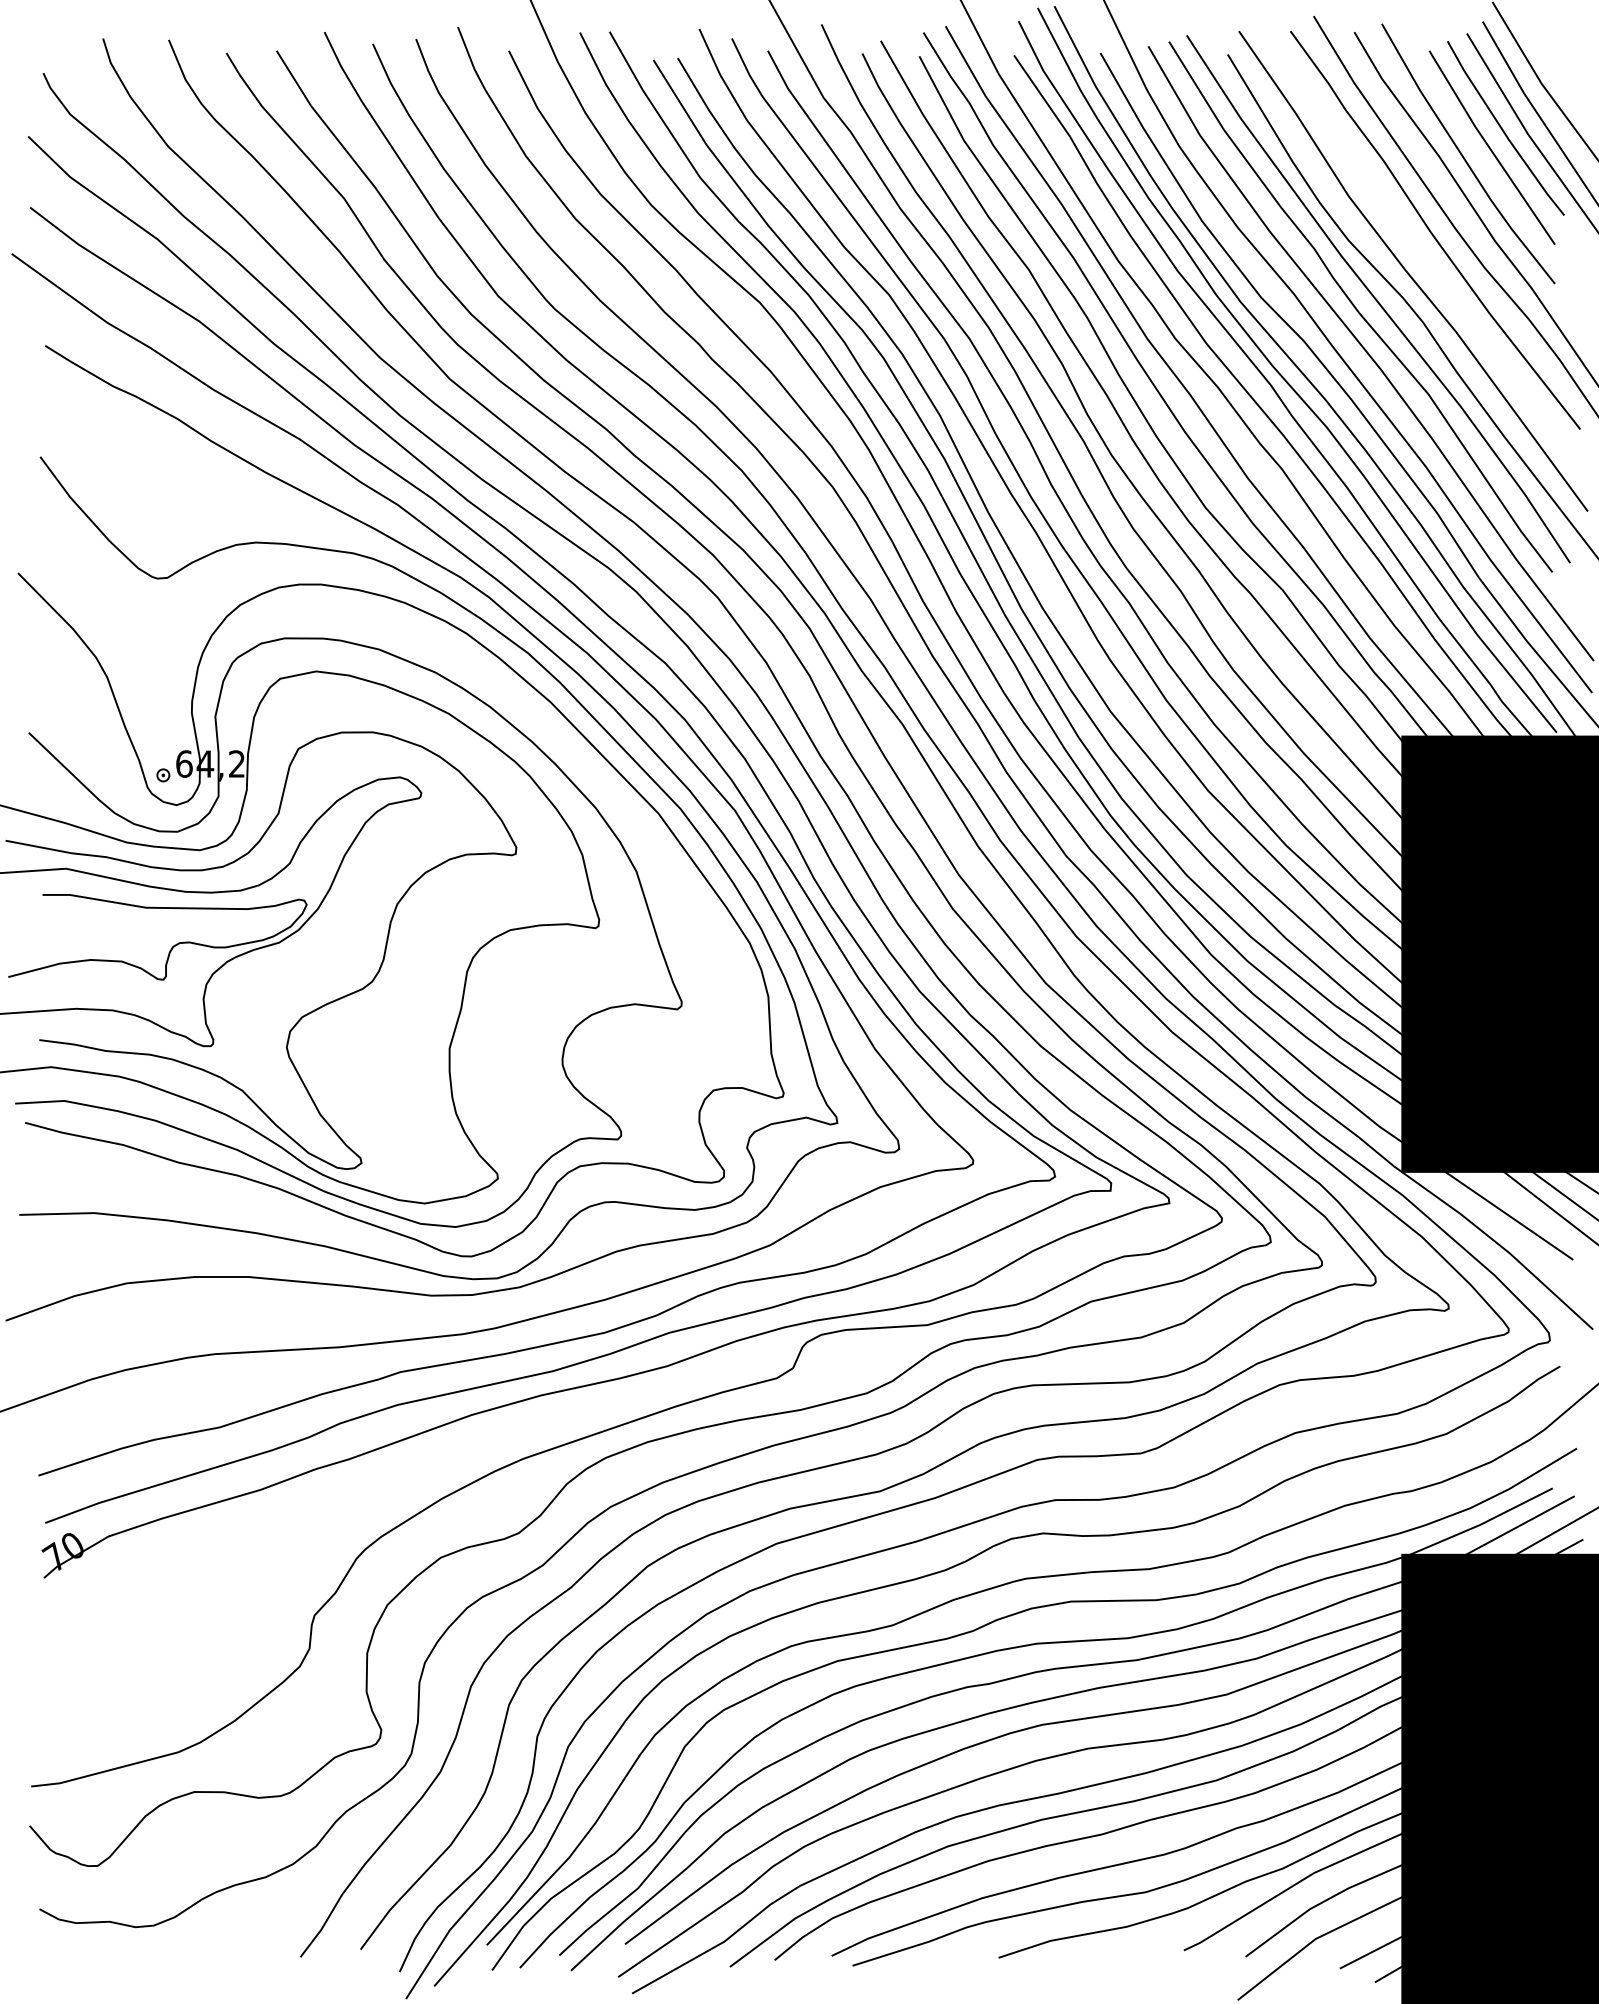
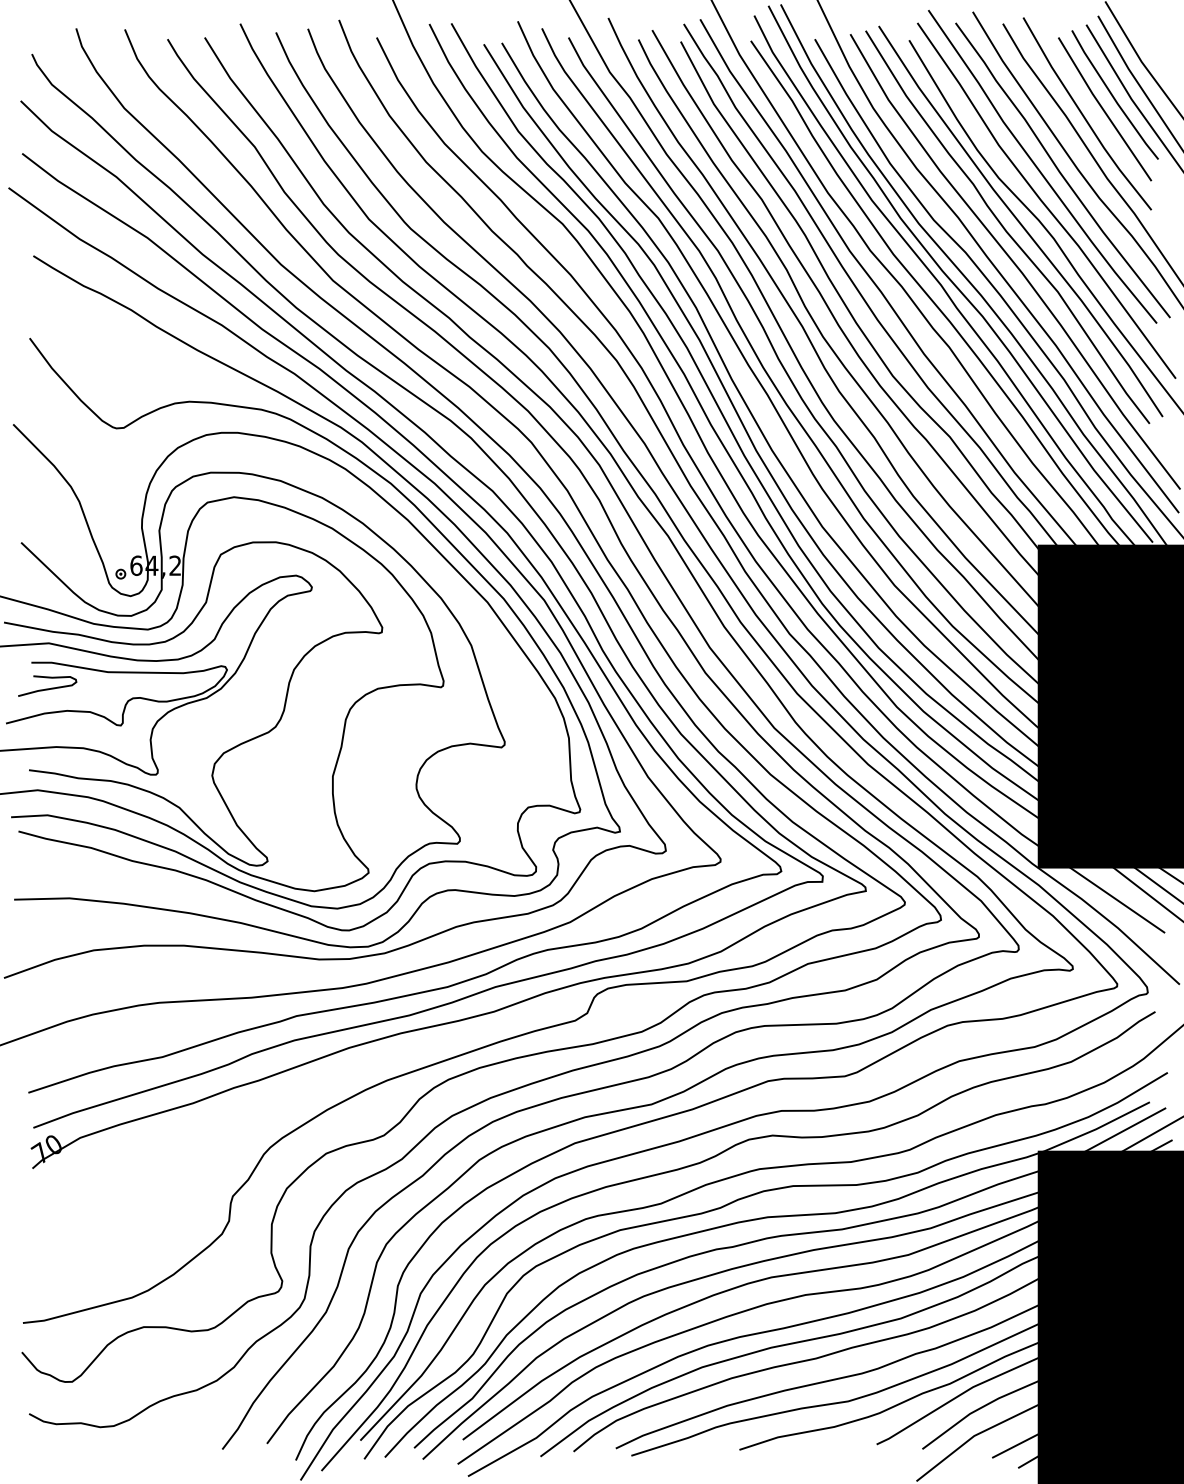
curve: (1402, 226) -> (1038, 167), added
curve: (64, 929) -> (47, 688), added

